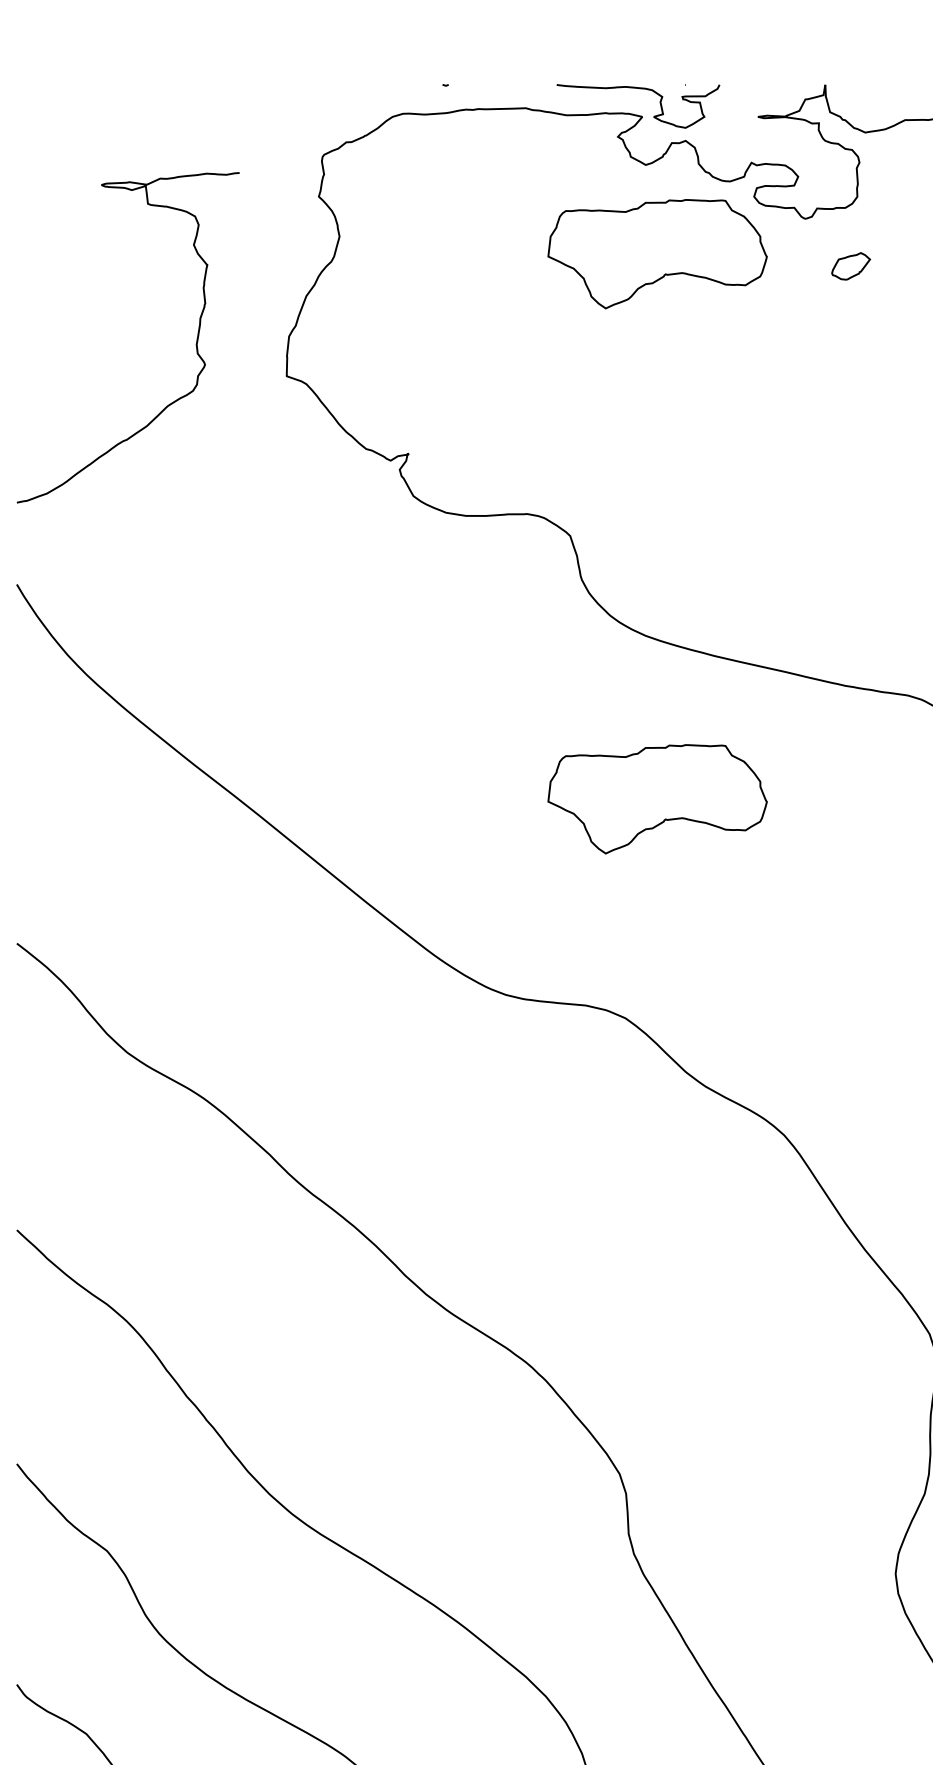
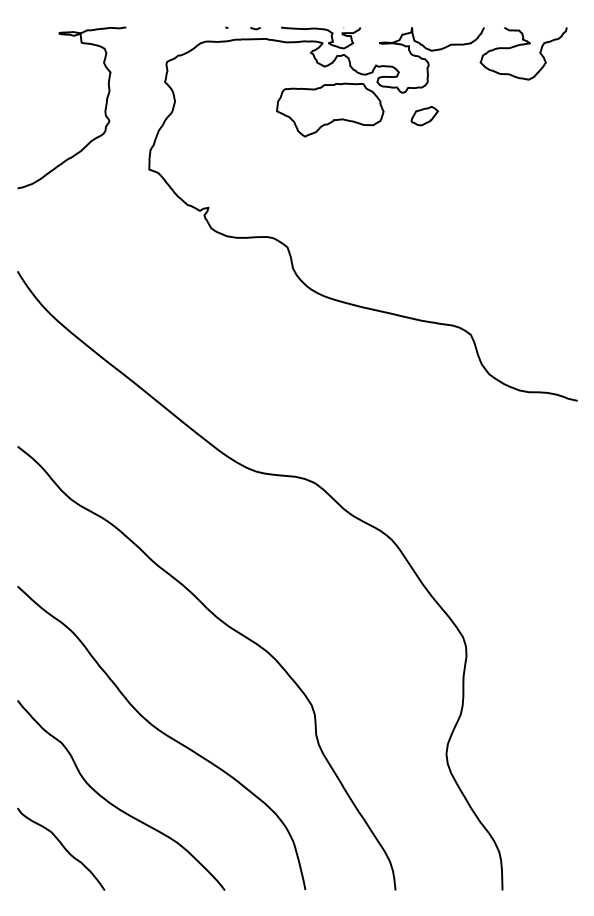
line: (504, 86) -> (255, 28), added
part: (850, 265) -> (424, 115), size x1.43
curve: (194, 341) -> (104, 109), moved
part: (658, 798) -> (330, 375), removed

